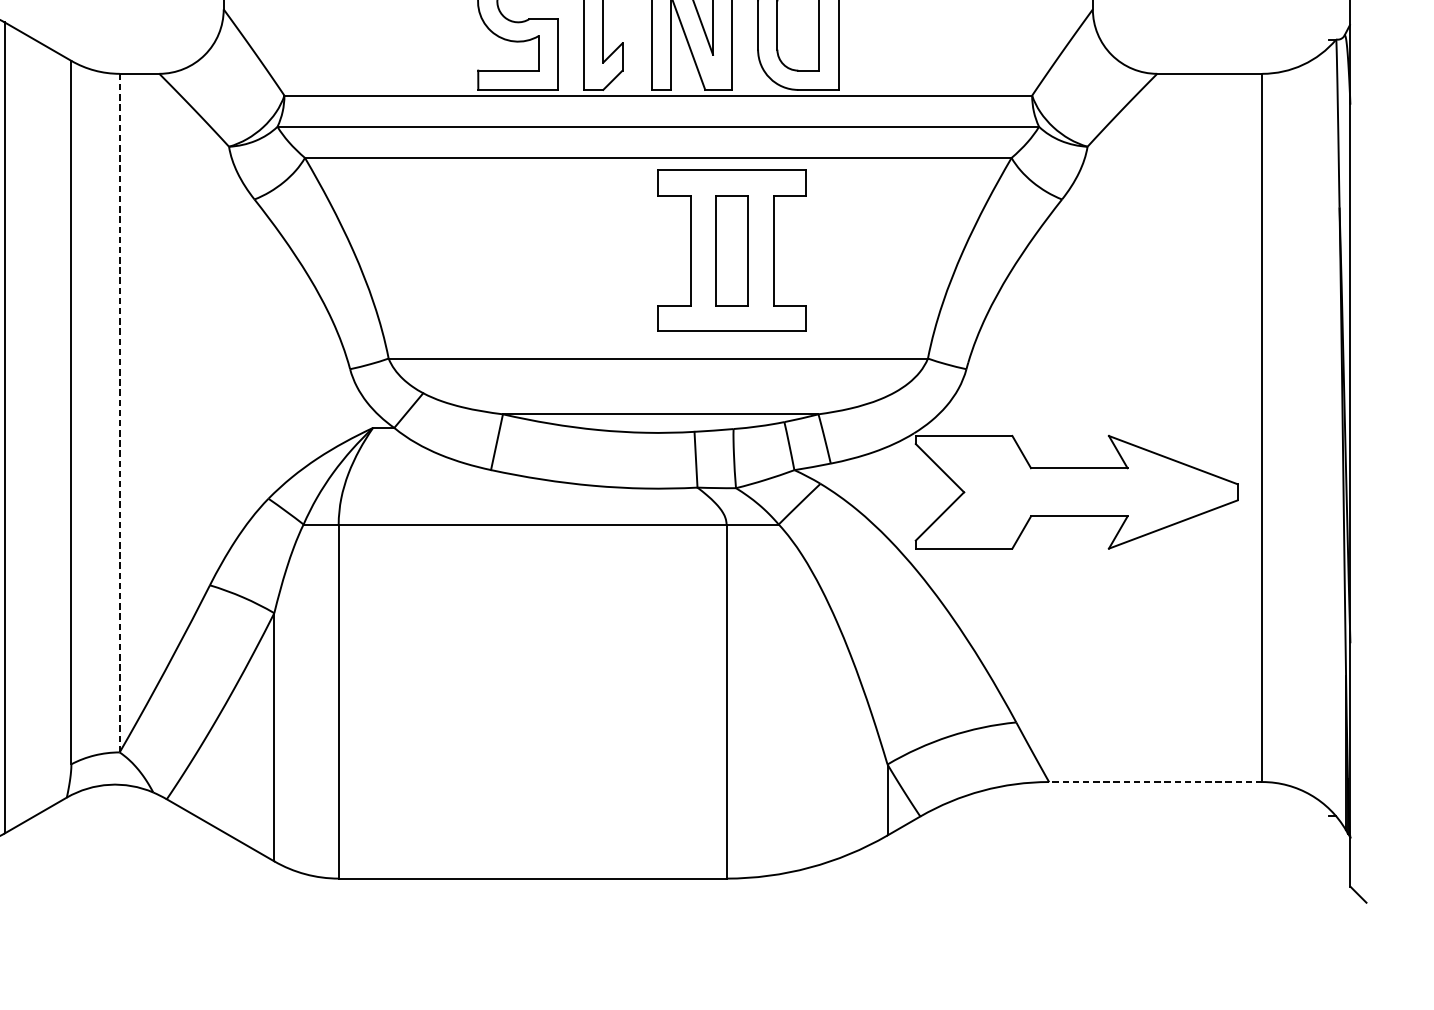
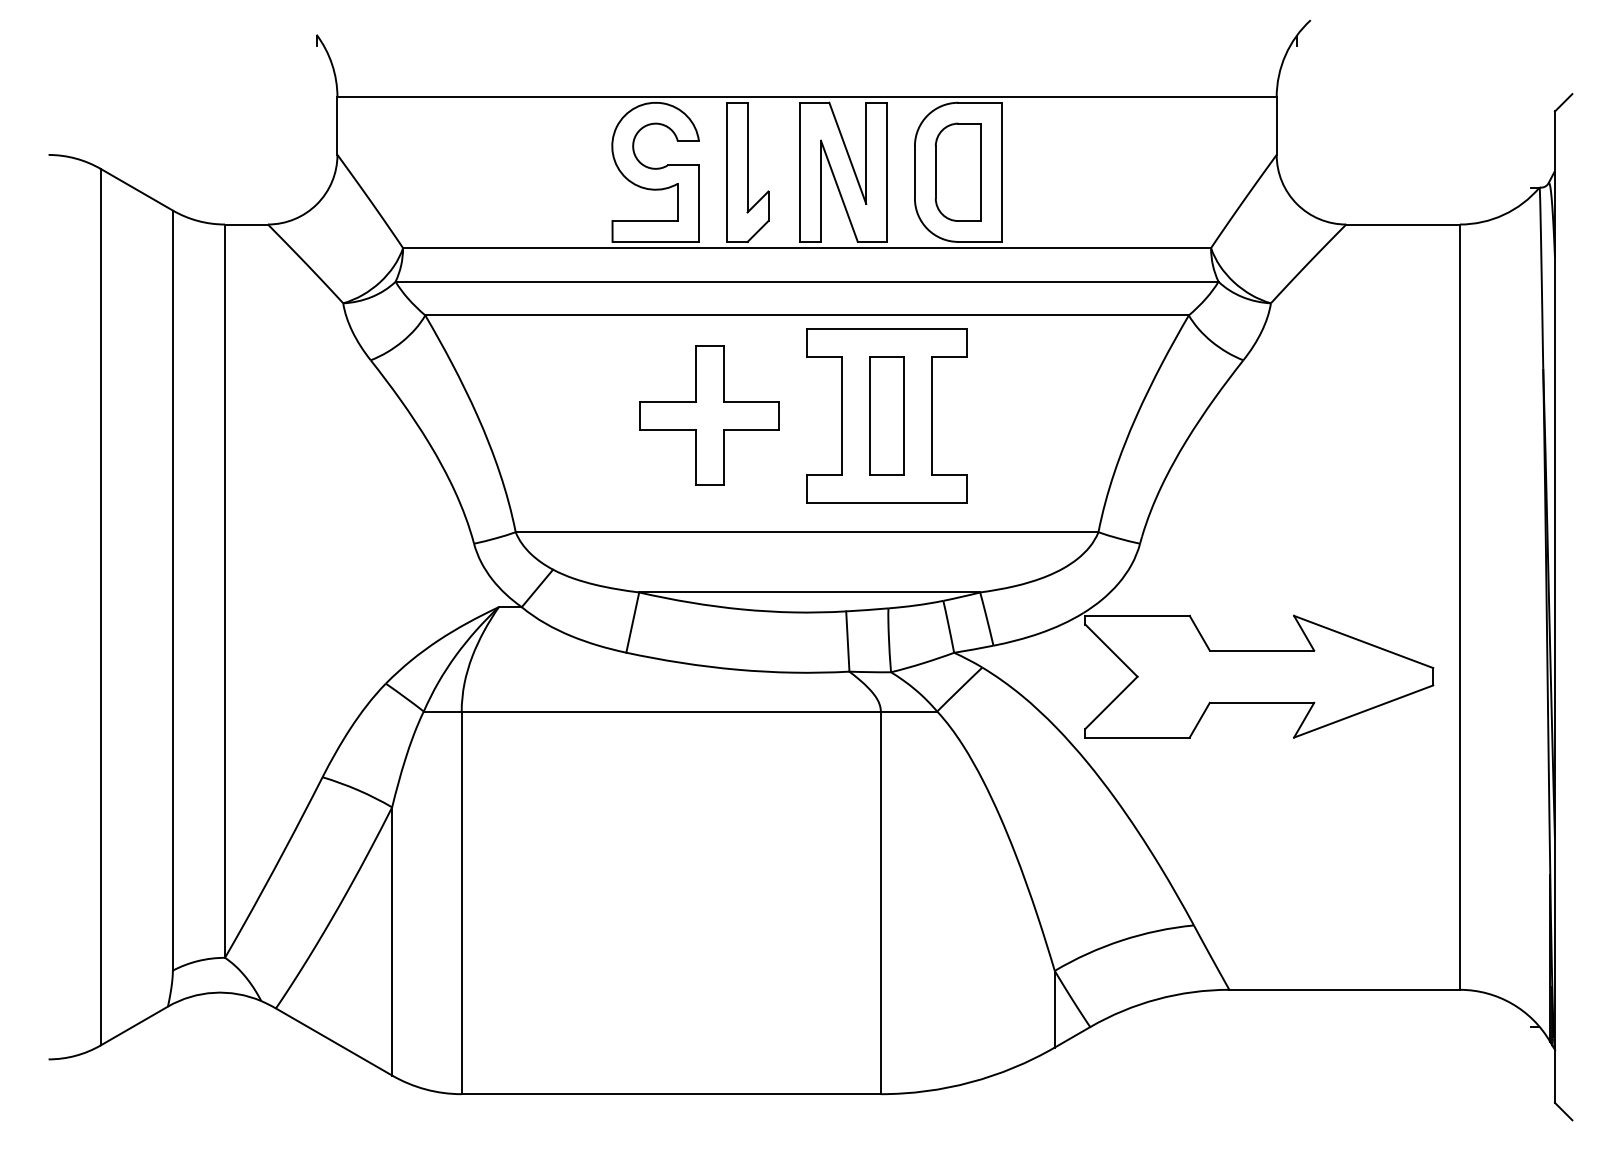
part: (568, 250) -> (709, 415), added
line: (120, 413) -> (225, 591), dashed -> solid
line: (1155, 781) -> (1344, 989), dashed -> solid

